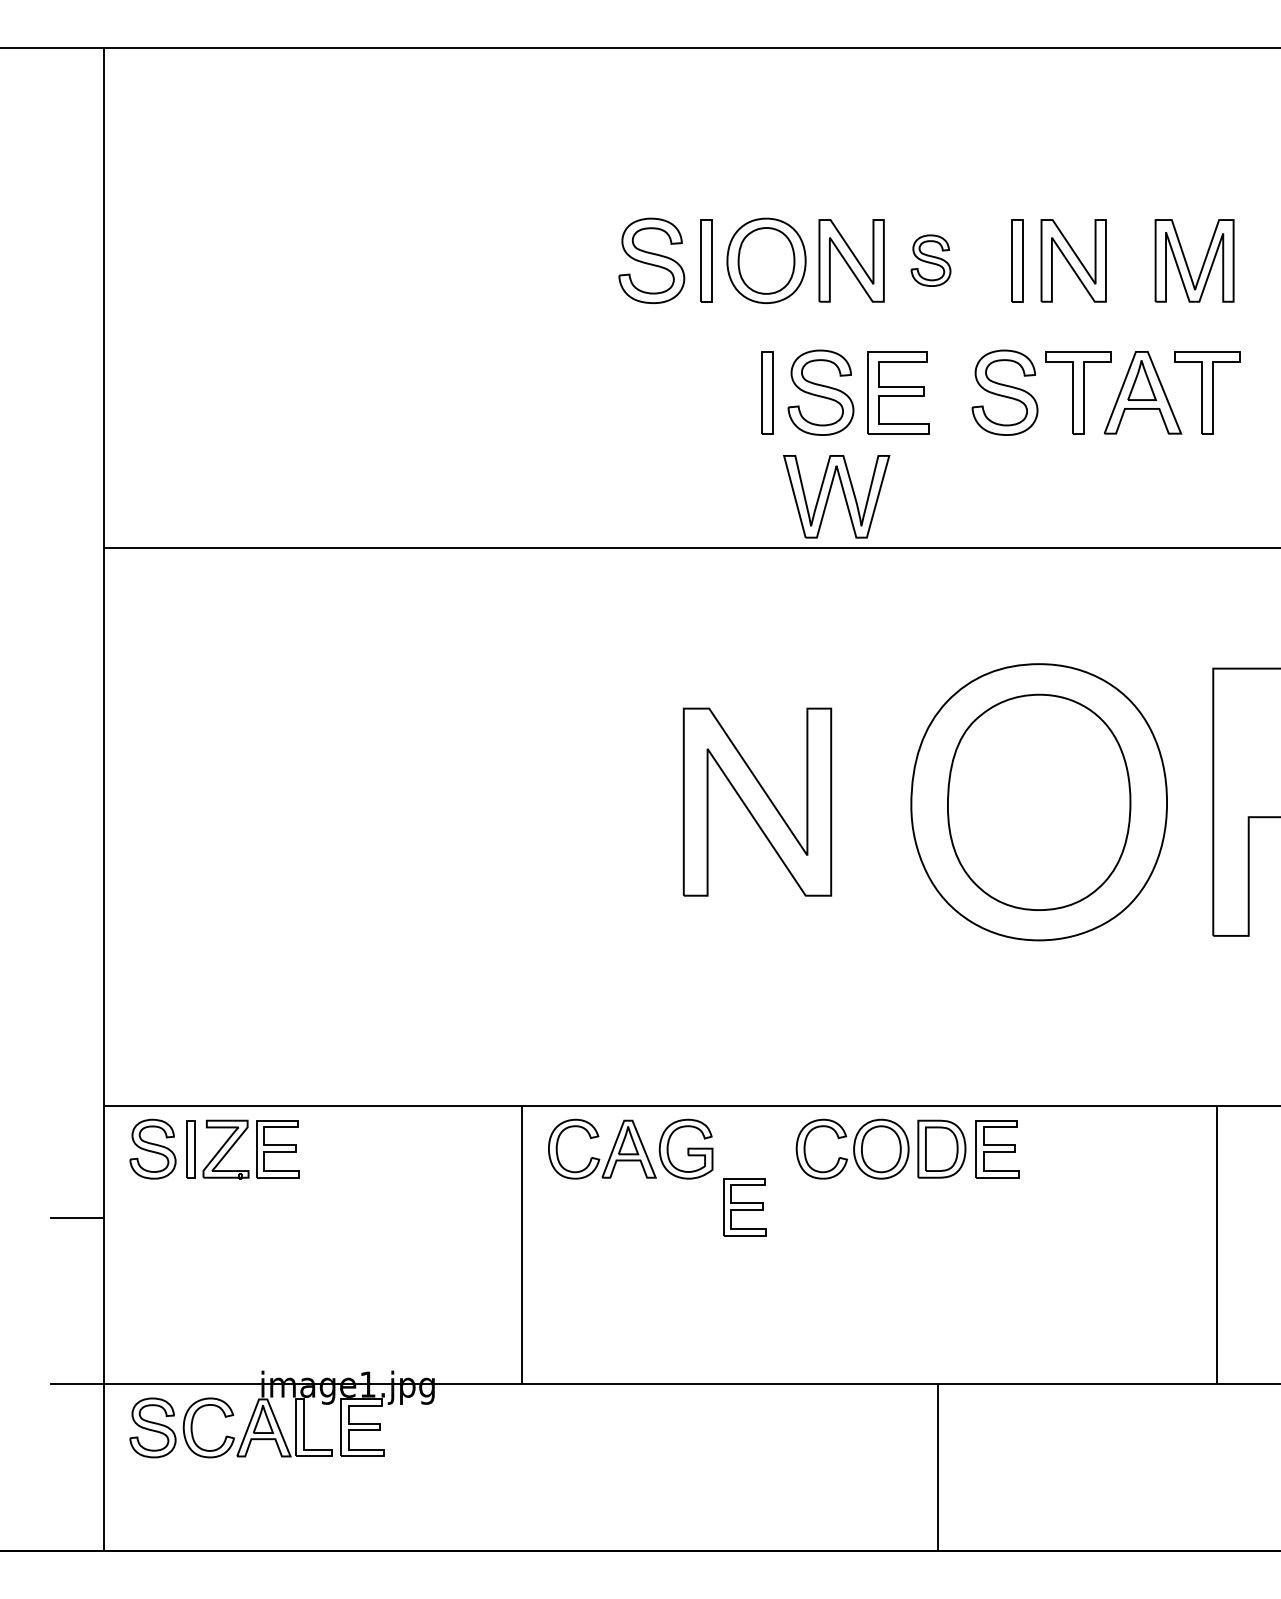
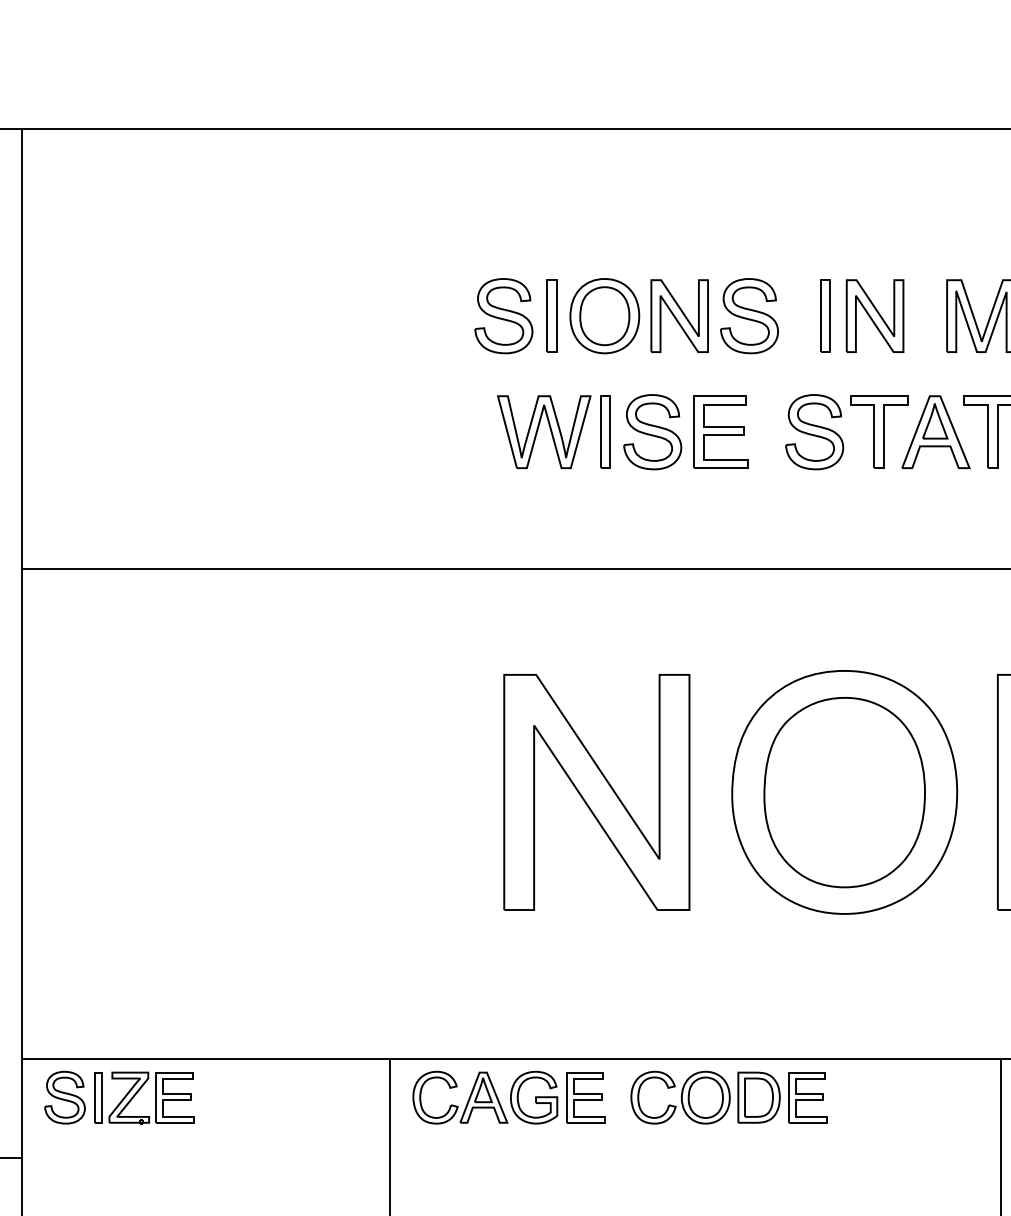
part: (930, 260) -> (749, 315), size x1.67
part: (829, 496) -> (537, 431), moved
part: (757, 801) -> (596, 791), size x1.43
part: (744, 1207) -> (585, 1097), moved

